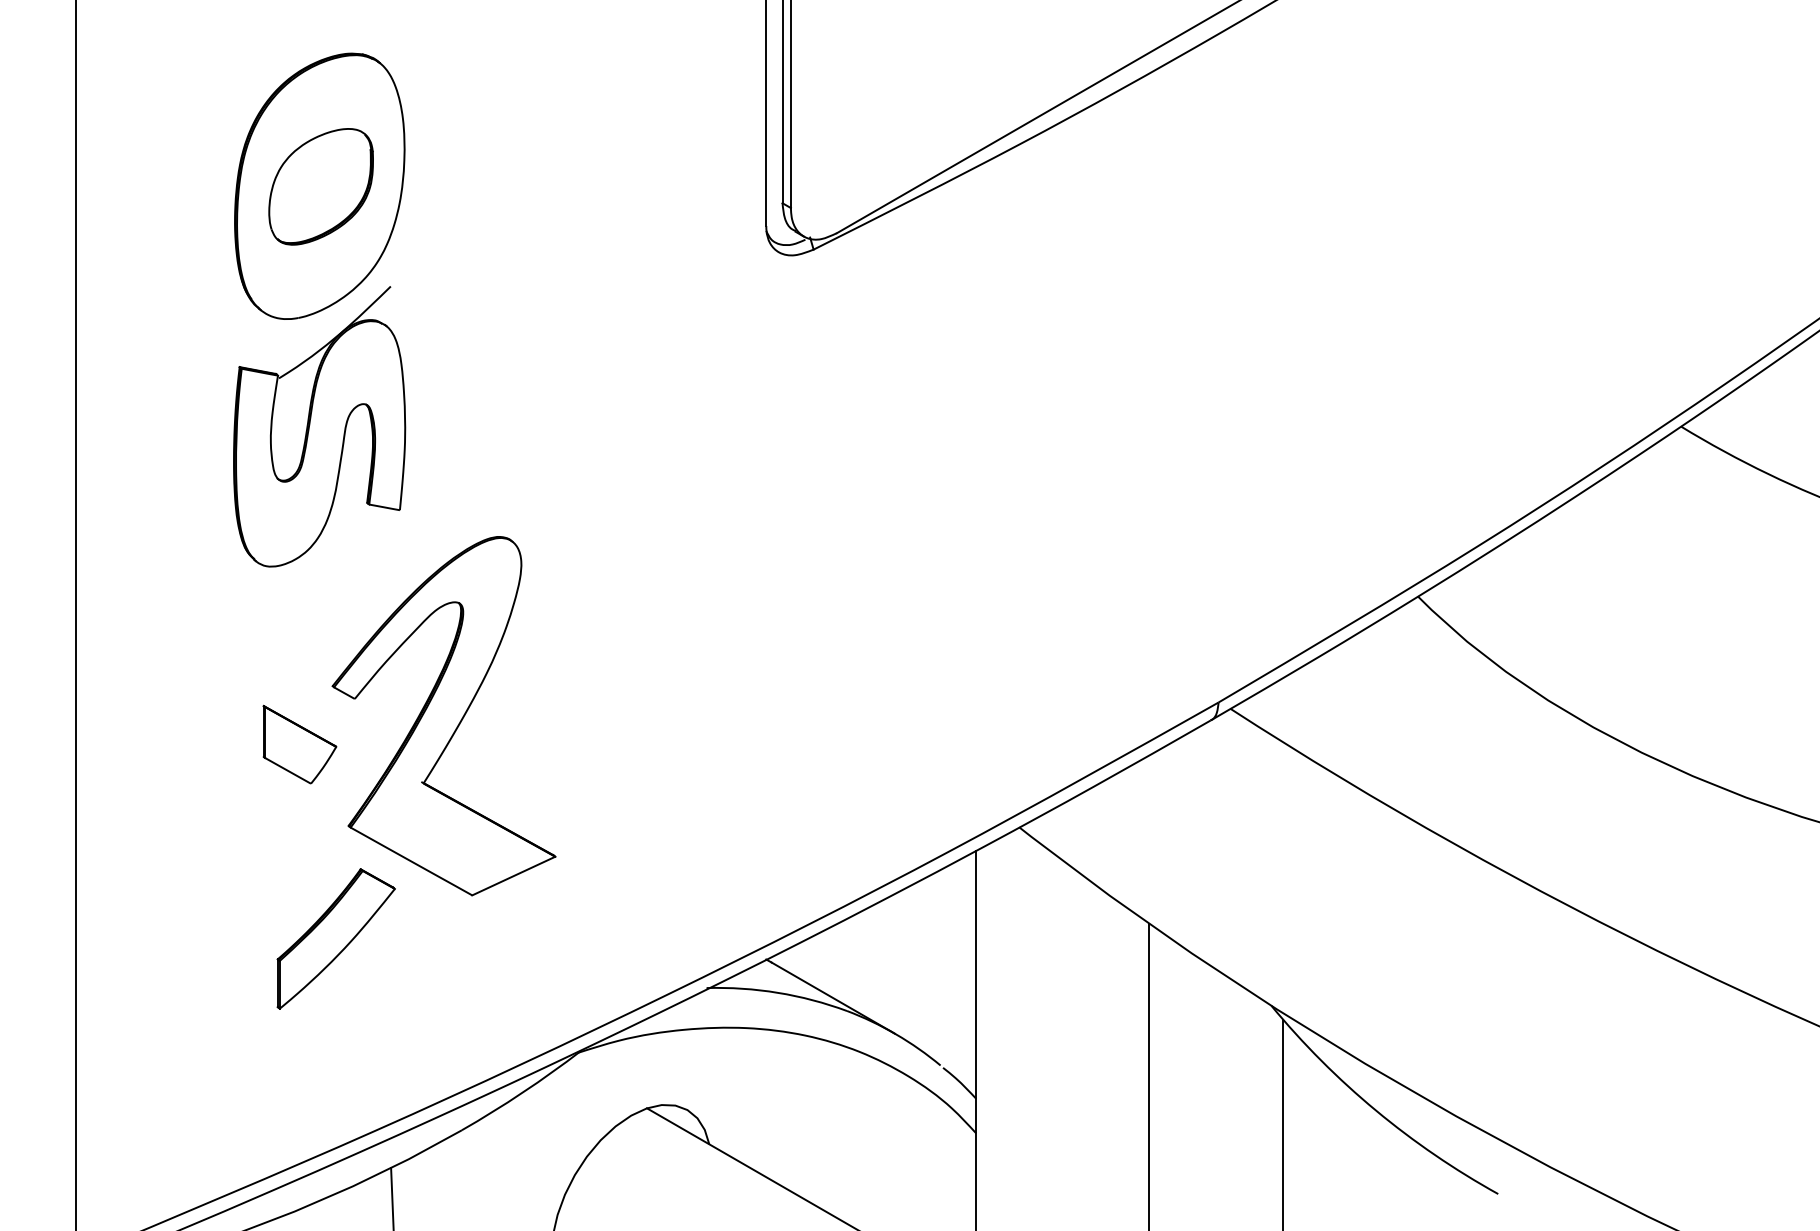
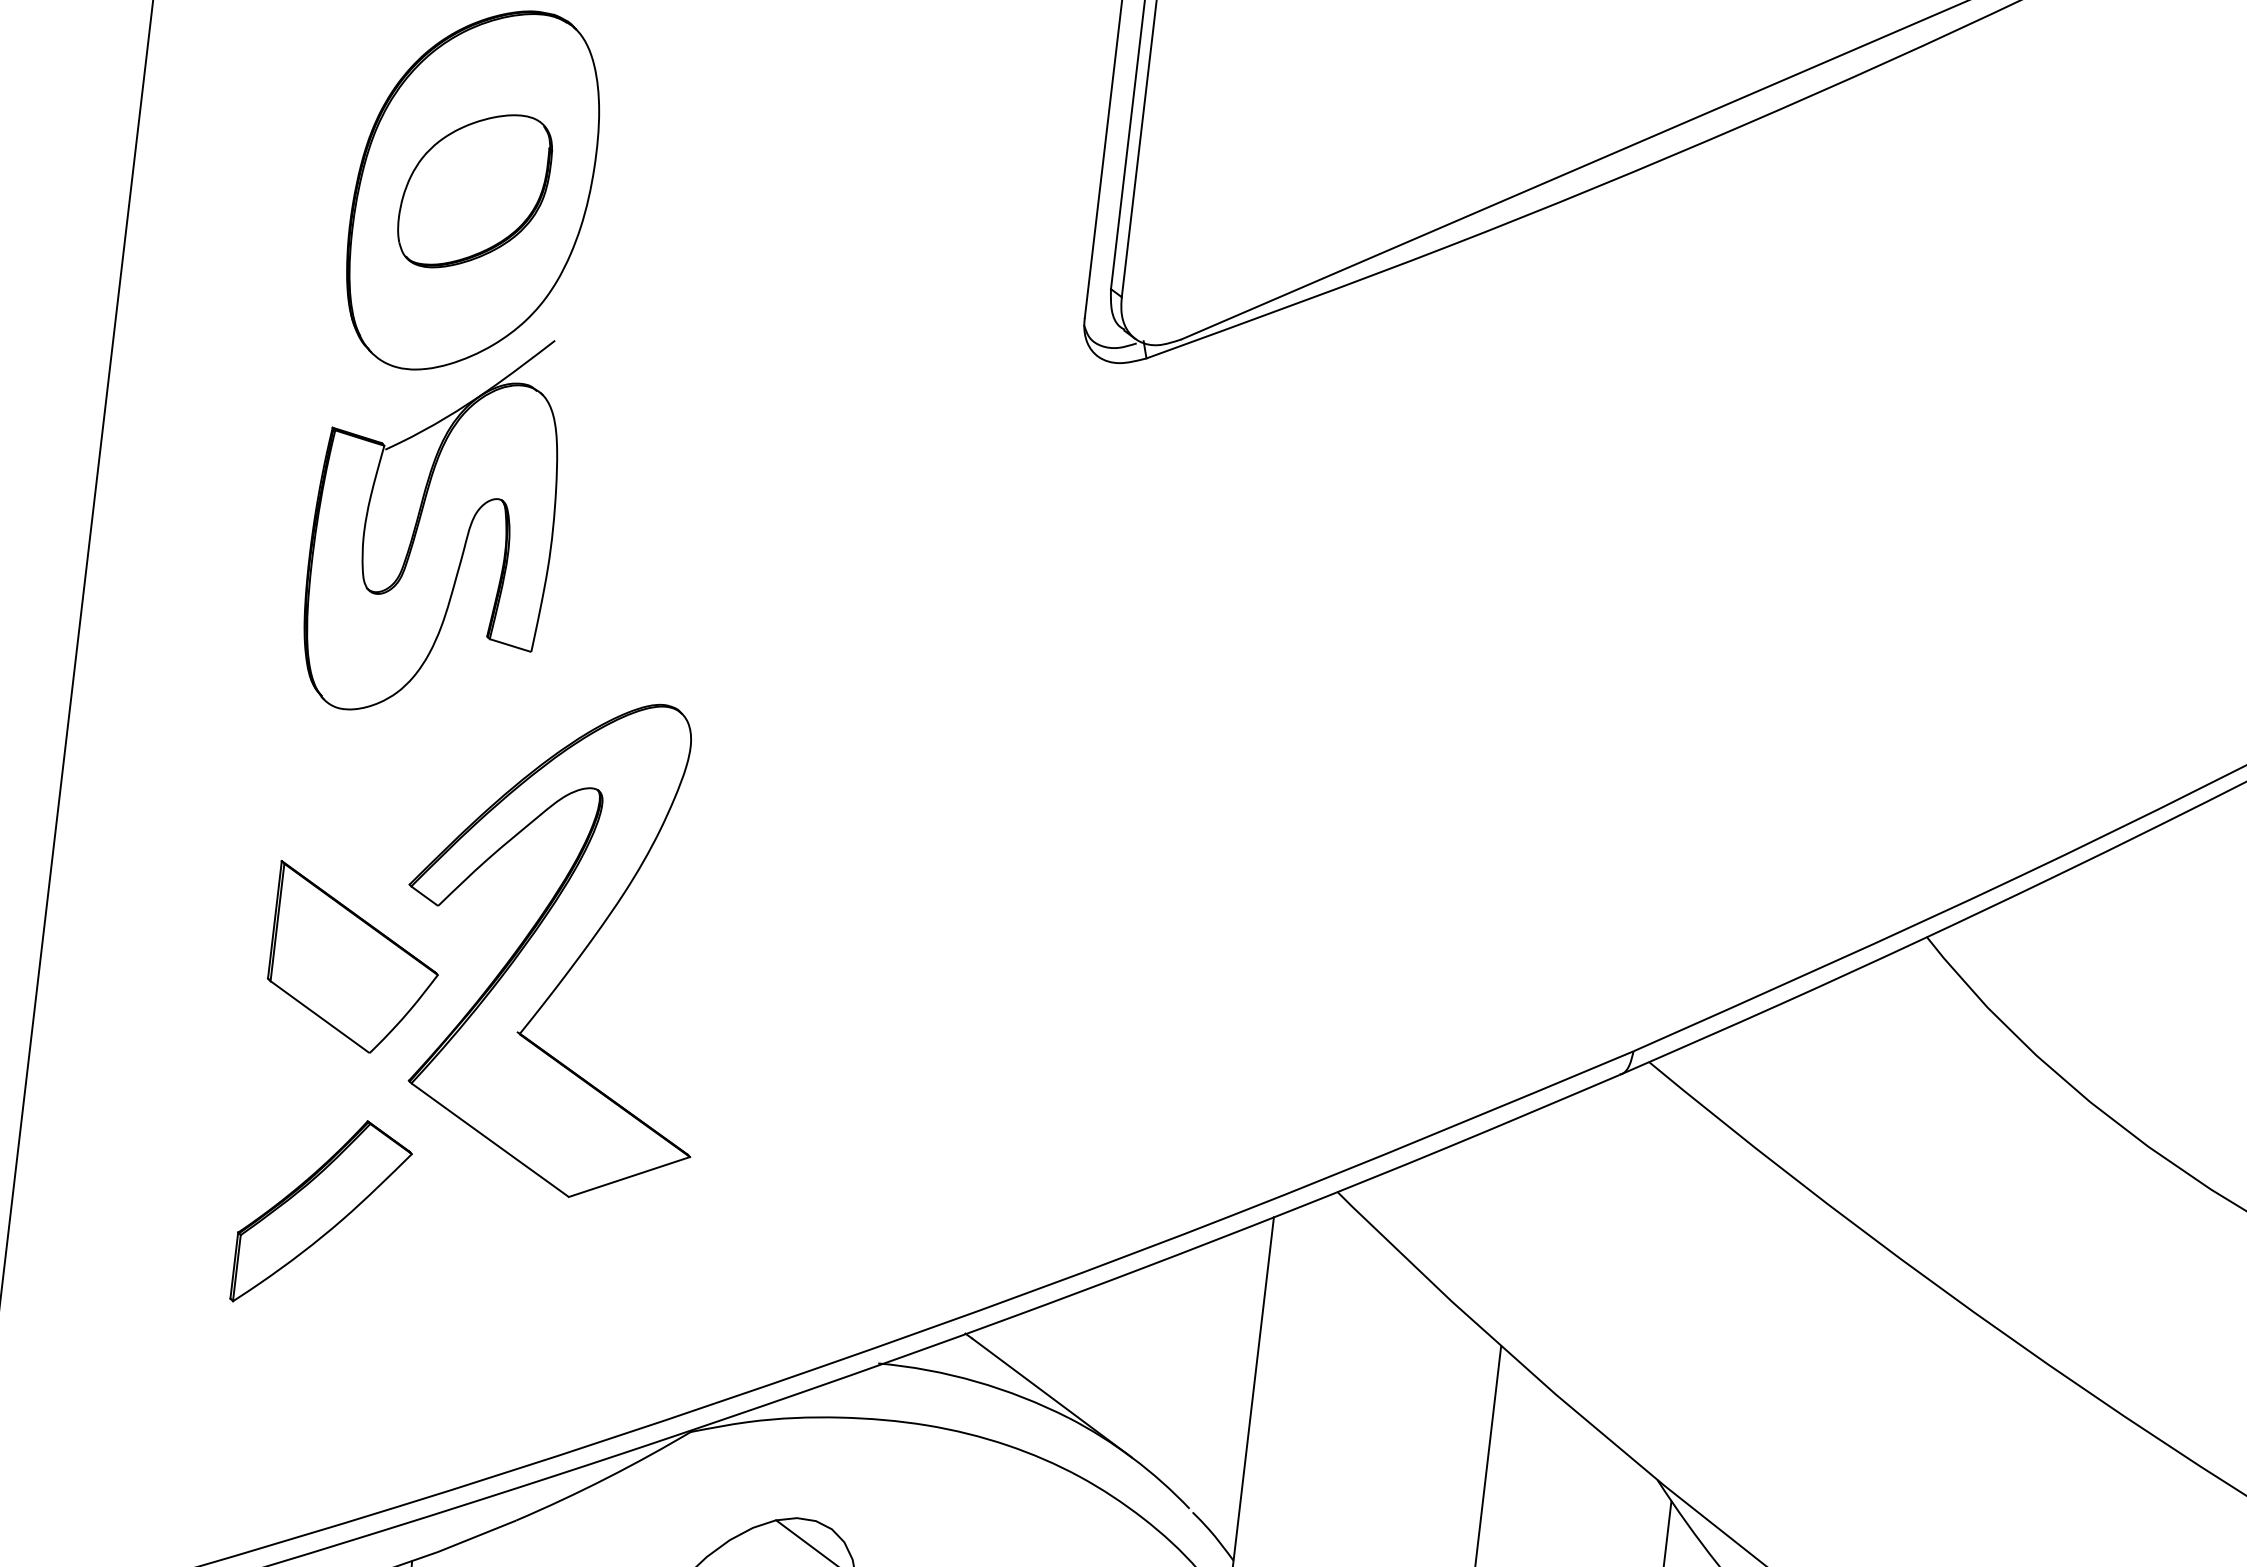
part: (299, 744) -> (354, 959), size x1.67
part: (335, 938) -> (321, 1213), moved

